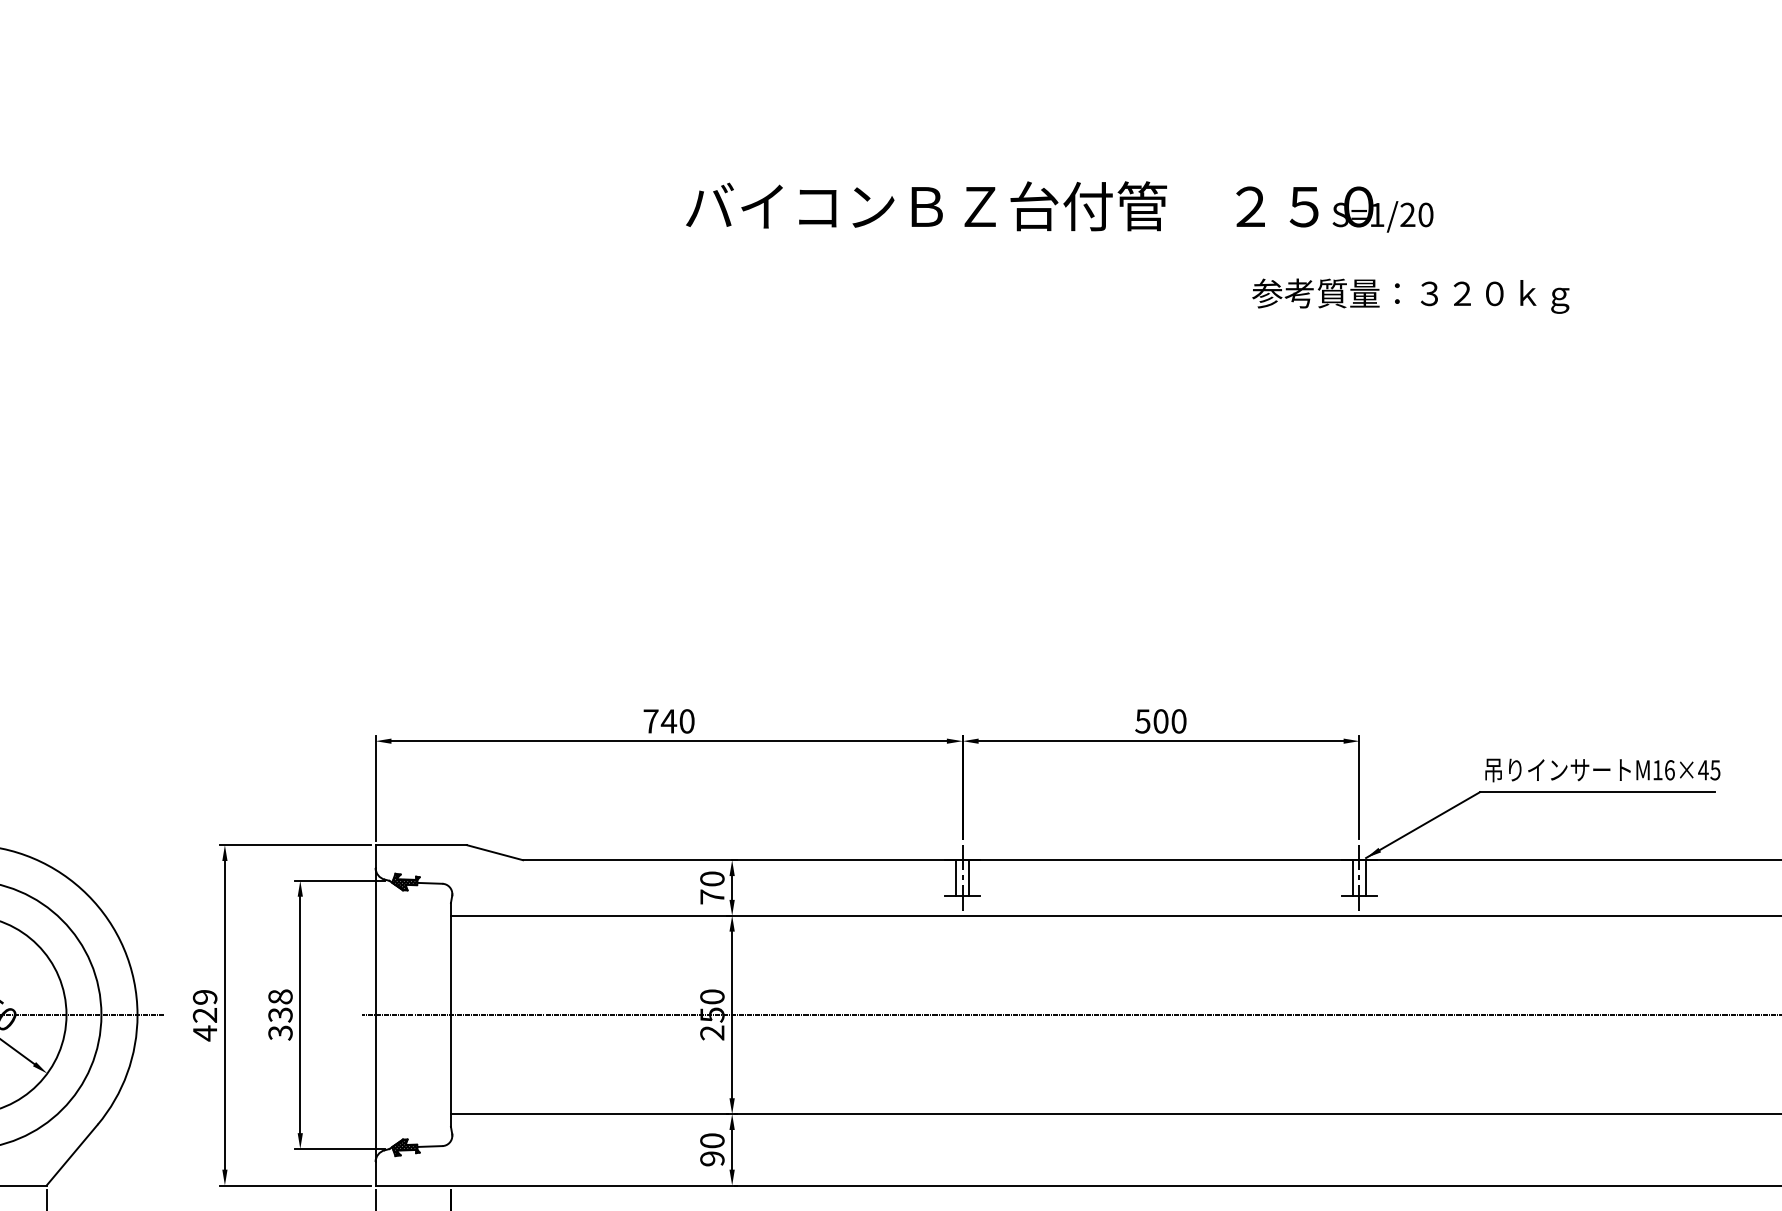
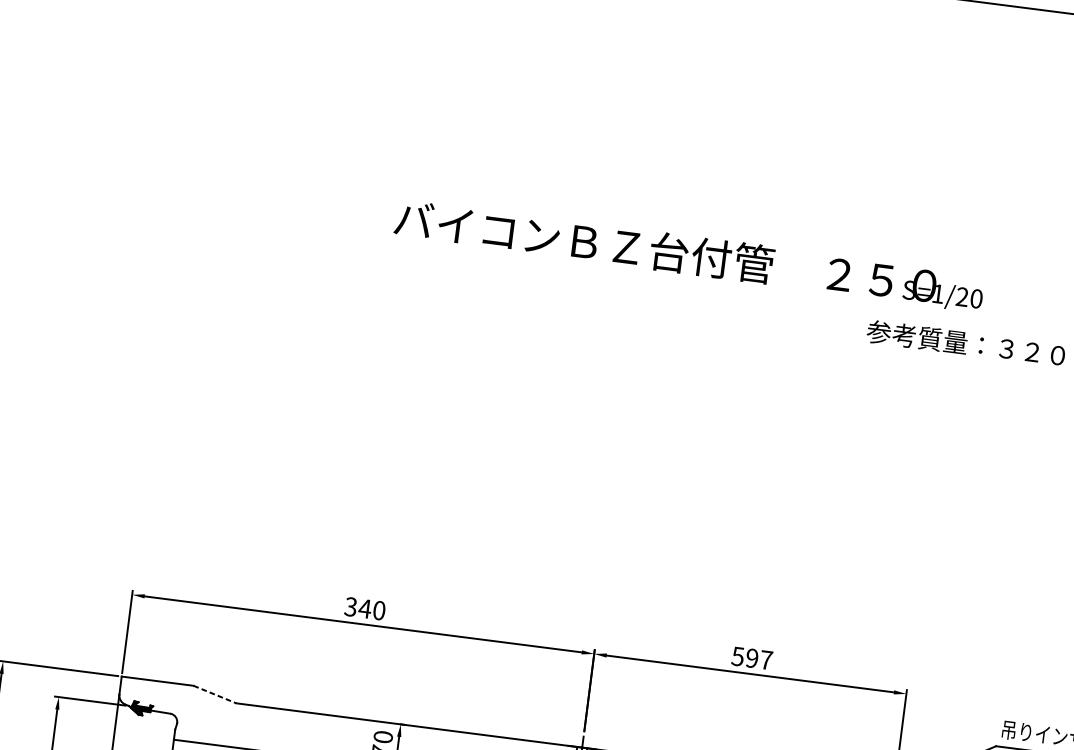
text: (1059, 206) -> (689, 255), moved
text: (650, 721) -> (350, 607), 740 -> 340
text: (1169, 721) -> (758, 659), 500 -> 597
line: (495, 852) -> (215, 694), solid -> dashed

